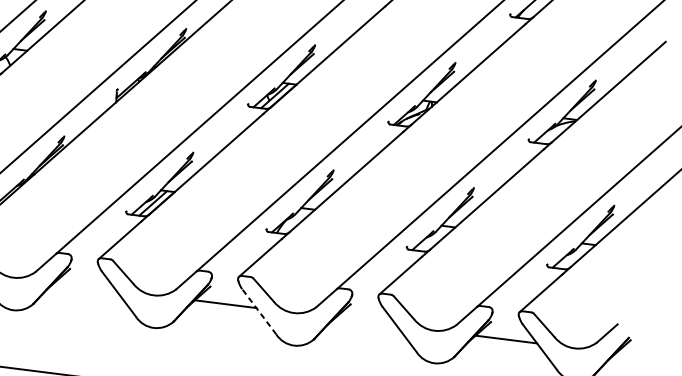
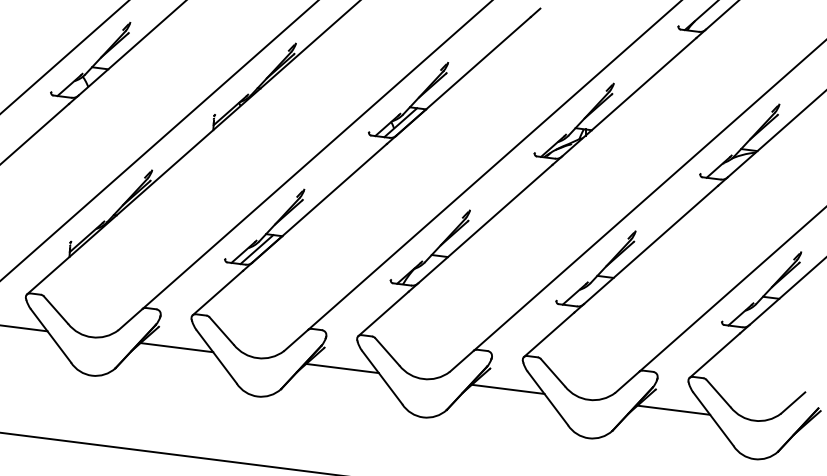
line: (85, 286) -> (176, 347), added
line: (258, 311) -> (381, 377), dashed -> solid
line: (365, 321) -> (507, 388), added

